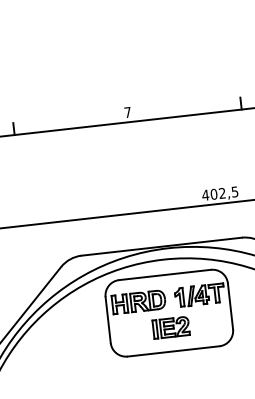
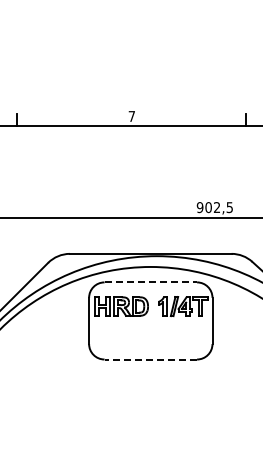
text: (204, 195) -> (199, 207), 402,5 -> 902,5
line: (165, 274) -> (151, 282), solid -> dashed
part: (170, 327) -> (150, 335), removed
line: (173, 351) -> (150, 359), solid -> dashed

